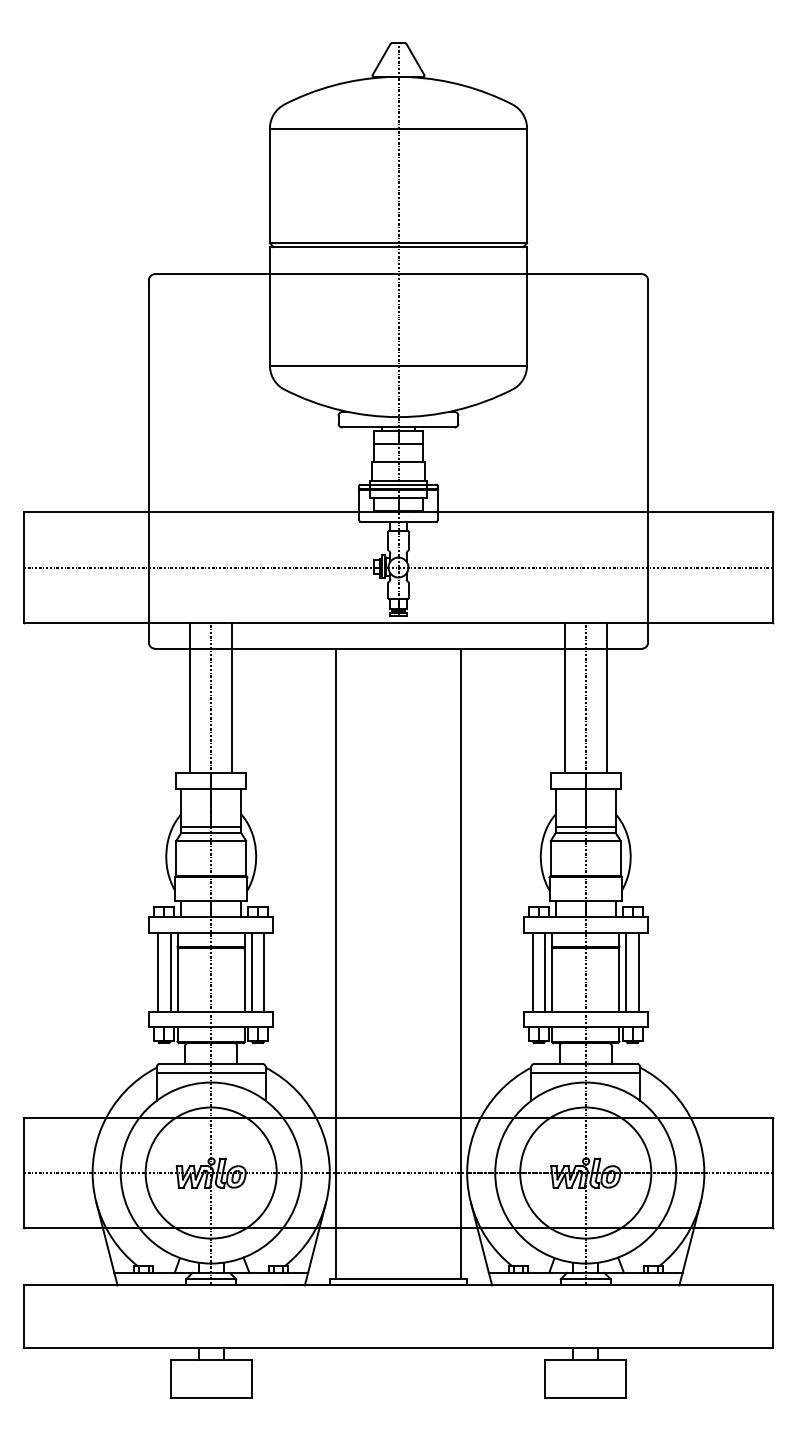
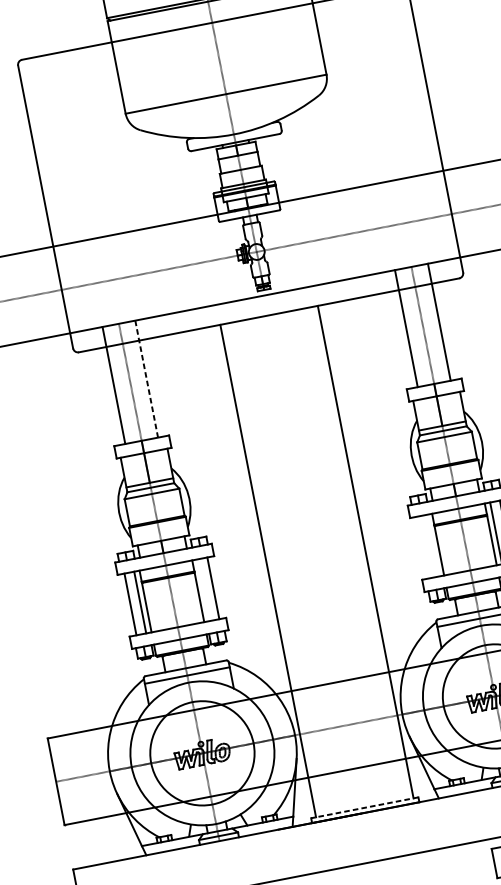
line: (232, 698) -> (146, 379), solid -> dashed
line: (251, 971) -> (203, 589), removed
line: (532, 971) -> (422, 547), removed
line: (545, 971) -> (432, 545), removed
line: (398, 1279) -> (364, 808), solid -> dashed

